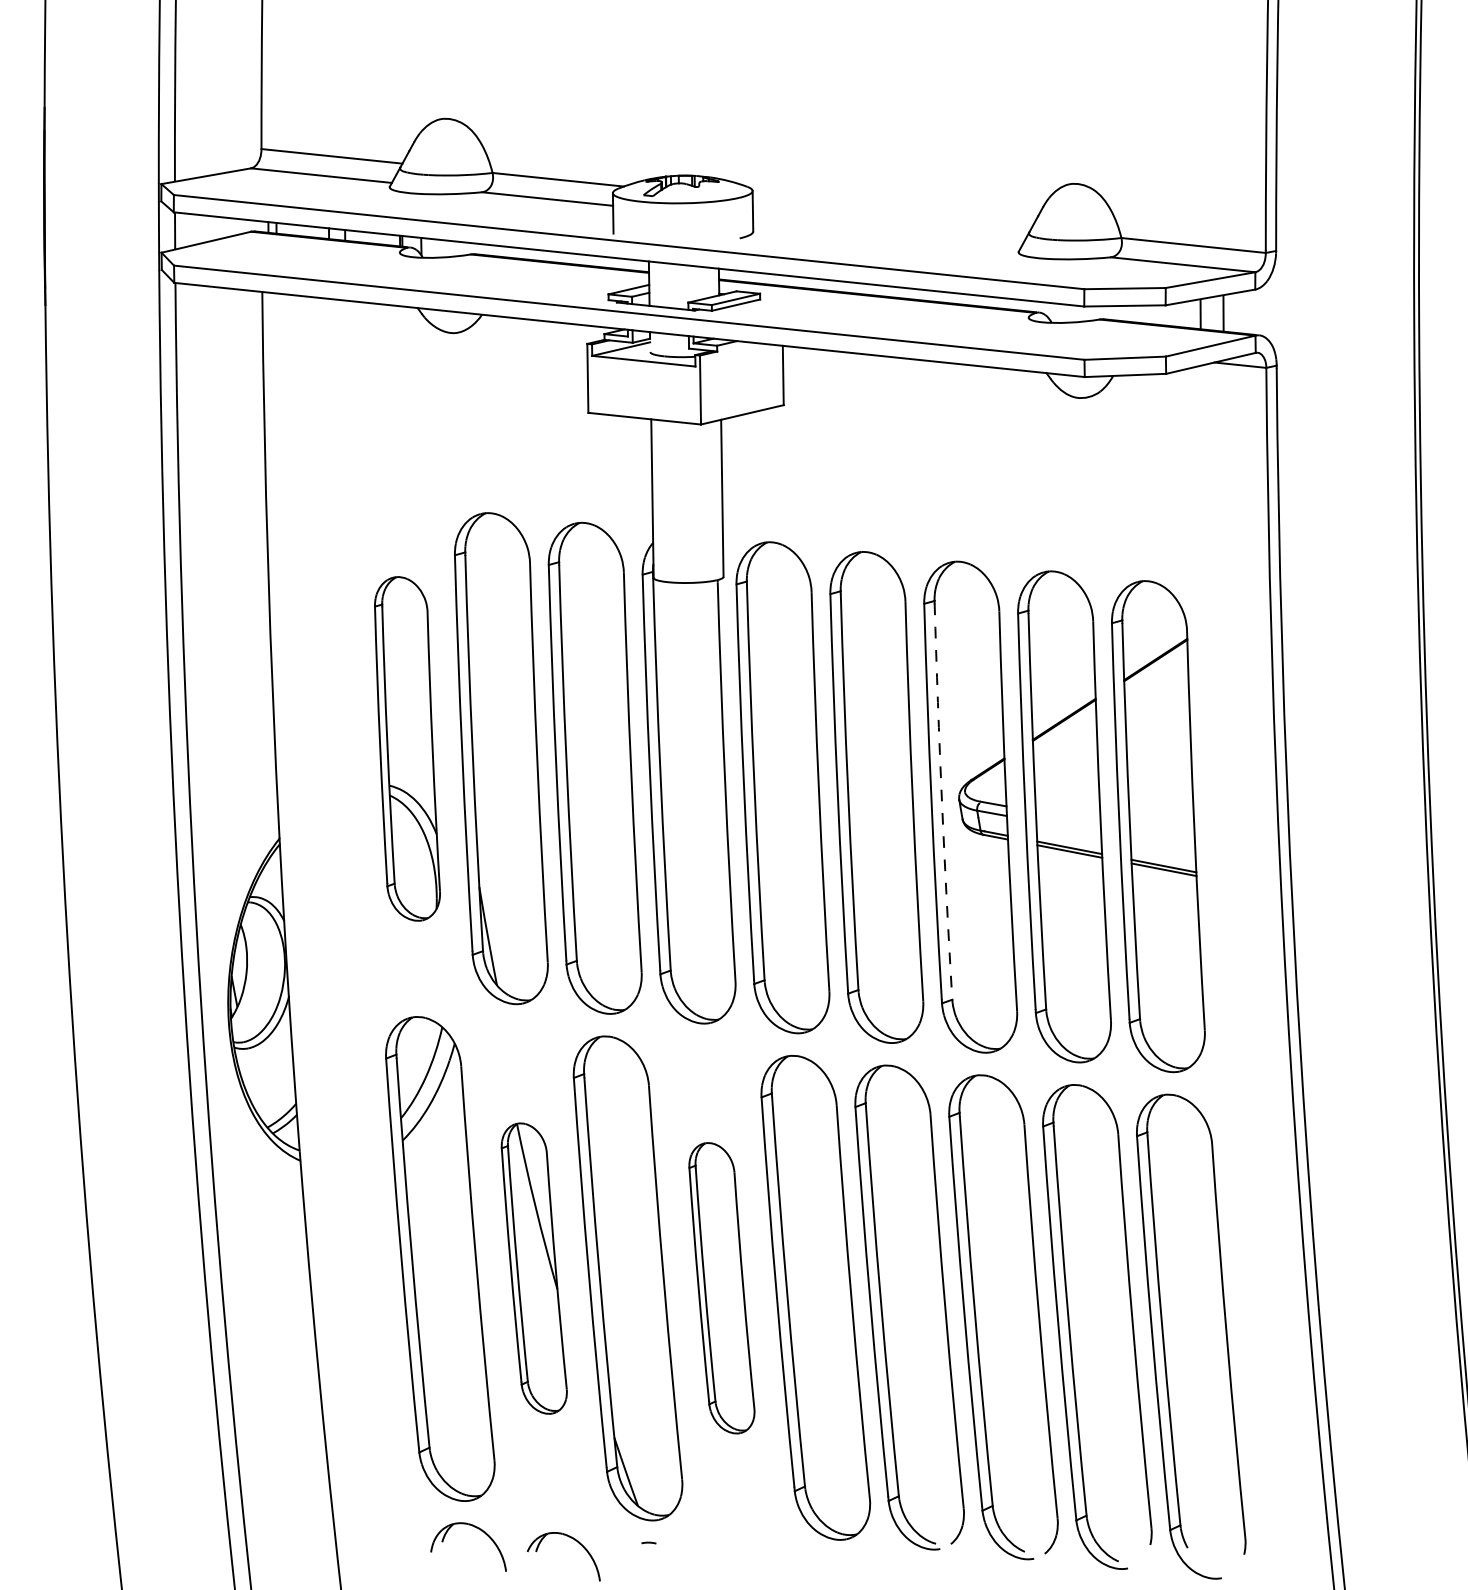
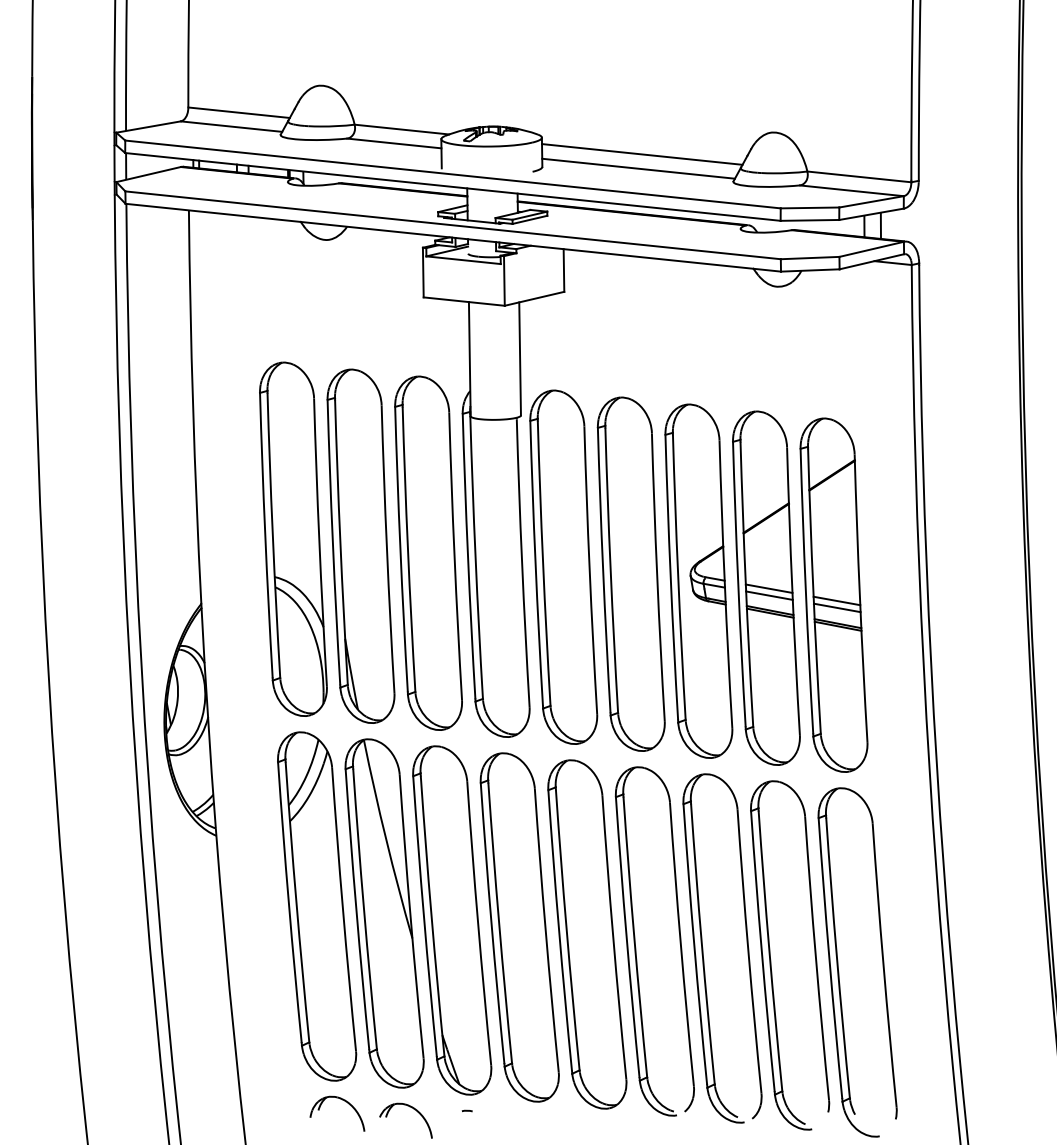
line: (891, 213) -> (641, 153), added
line: (886, 234) -> (638, 168), added
part: (407, 748) -> (293, 539), size x1.43
arc: (941, 801) -> (677, 577), dashed -> solid
line: (1067, 817) -> (768, 588), added
line: (1068, 827) -> (769, 595), added
line: (1162, 834) -> (836, 600), added
line: (1162, 844) -> (836, 608), added
part: (534, 1268) -> (384, 913), size x1.67
part: (721, 1288) -> (519, 927), size x1.67

